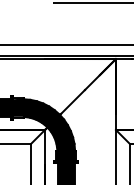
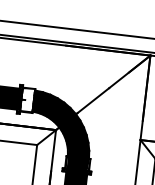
fill: (18, 107) -> (27, 99), removed

